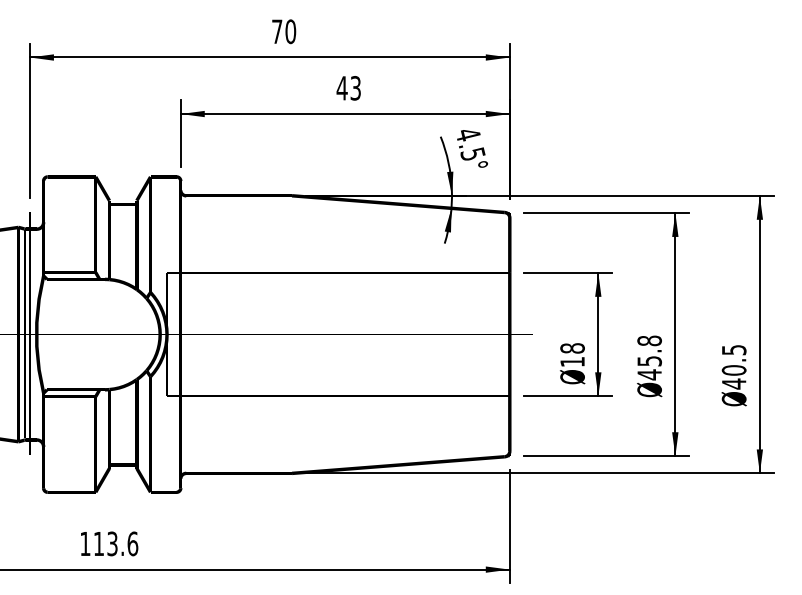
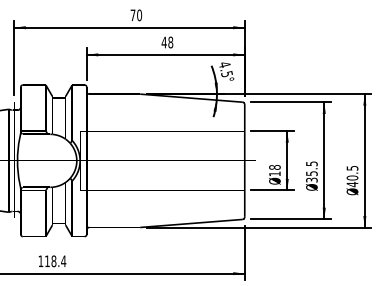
text: (355, 88) -> (170, 42), 43 -> 48
text: (648, 356) -> (311, 171), 45.8 -> 35.5
text: (121, 544) -> (58, 261), 113.6 -> 118.4

